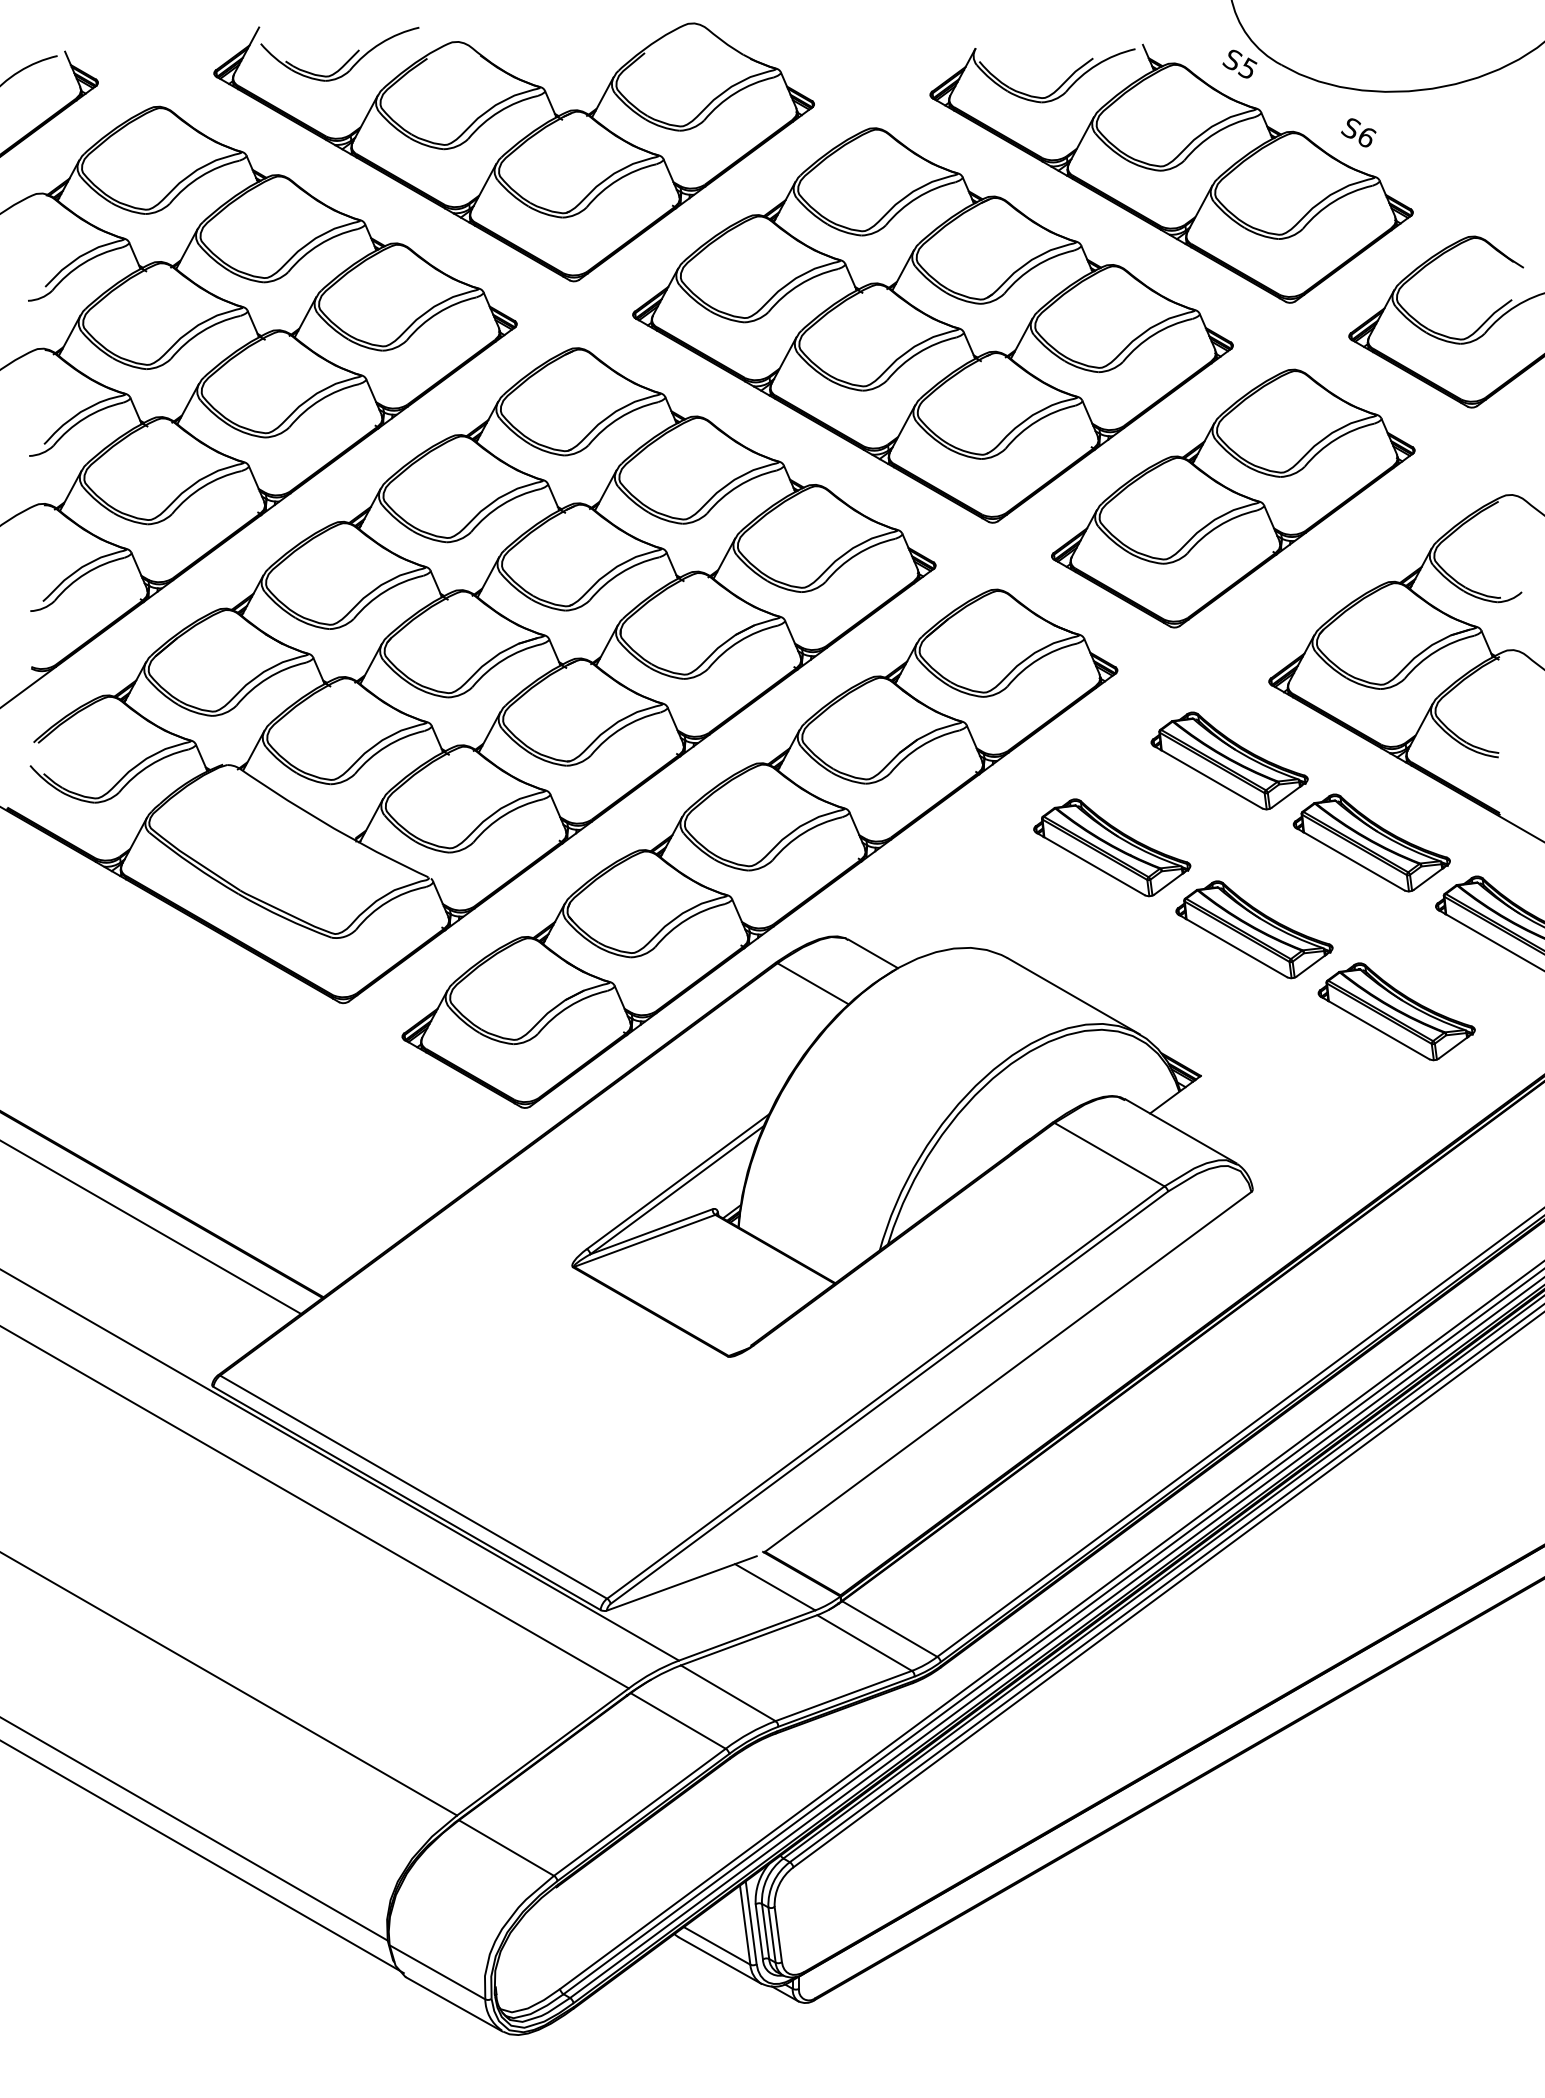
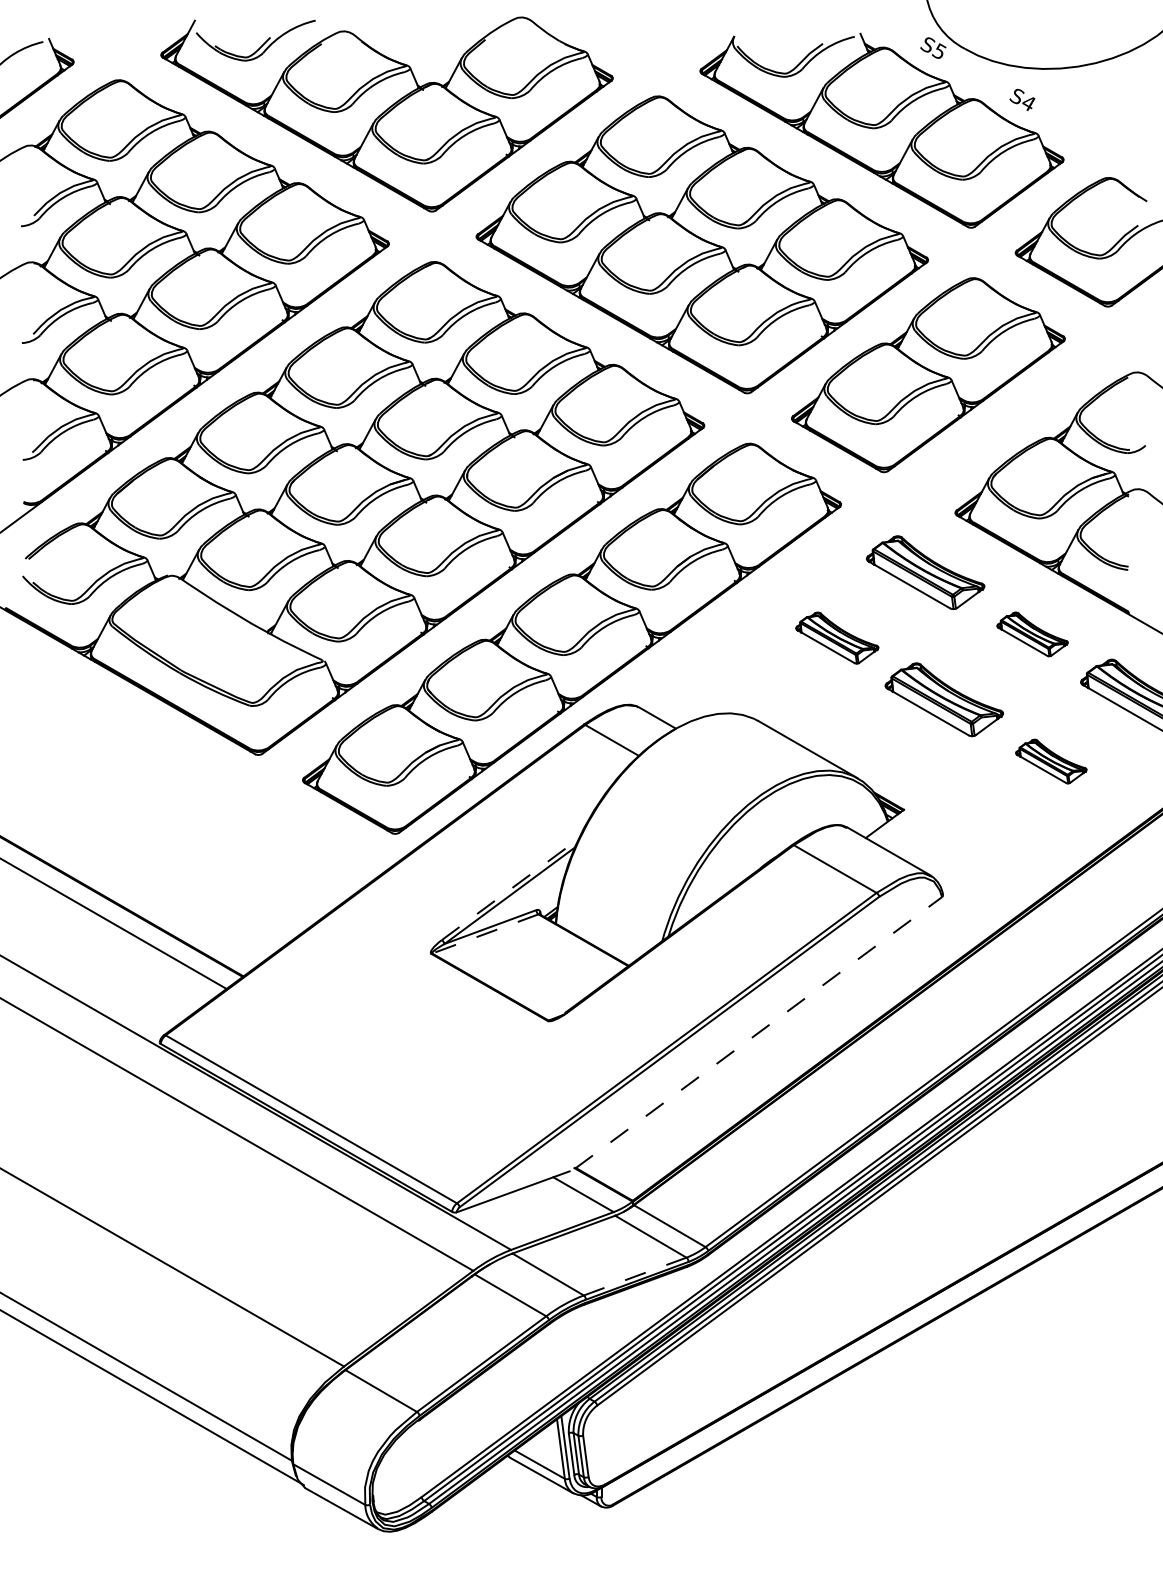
text: (1367, 137) -> (1029, 103), S6 -> S4
part: (1371, 842) -> (1032, 634), size x0.6
part: (1112, 847) -> (837, 637), size x0.7
part: (1396, 1011) -> (1051, 761), size x0.6
line: (678, 1181) -> (510, 889), solid -> dashed
line: (644, 1241) -> (485, 934), solid -> dashed
line: (1008, 1371) -> (759, 1032), solid -> dashed
line: (843, 1696) -> (634, 1276), solid -> dashed

